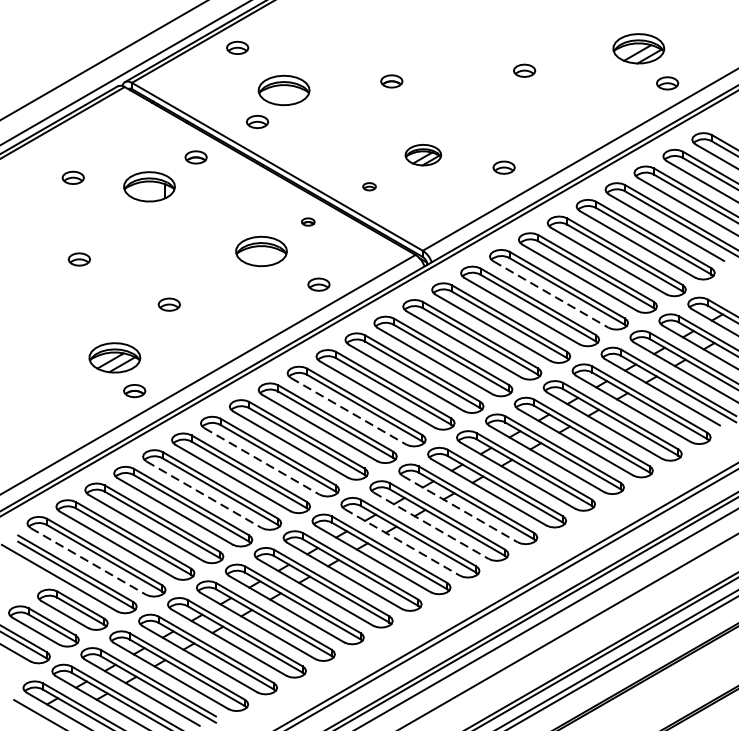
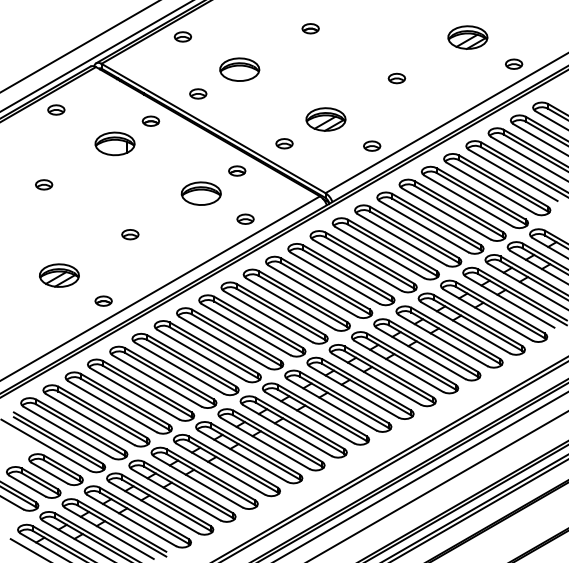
part: (638, 48) -> (467, 37), moved
part: (524, 70) -> (396, 78), moved
part: (391, 81) -> (310, 28), moved
part: (283, 90) -> (239, 69), moved
part: (422, 155) -> (325, 119), size x1.43
part: (504, 166) -> (372, 145), moved
part: (73, 177) -> (56, 109), moved
part: (369, 186) -> (284, 143), size x1.67
part: (308, 221) -> (237, 170), size x1.67
part: (79, 259) -> (44, 184), moved
line: (551, 295) -> (424, 227), dashed -> solid
part: (114, 357) -> (59, 275), moved
line: (348, 410) -> (268, 316), dashed -> solid
line: (263, 461) -> (202, 355), dashed -> solid
line: (204, 495) -> (157, 381), dashed -> solid
line: (460, 509) -> (354, 392), dashed -> solid
line: (431, 526) -> (332, 405), dashed -> solid
line: (403, 542) -> (310, 417), dashed -> solid
line: (89, 561) -> (68, 432), dashed -> solid

